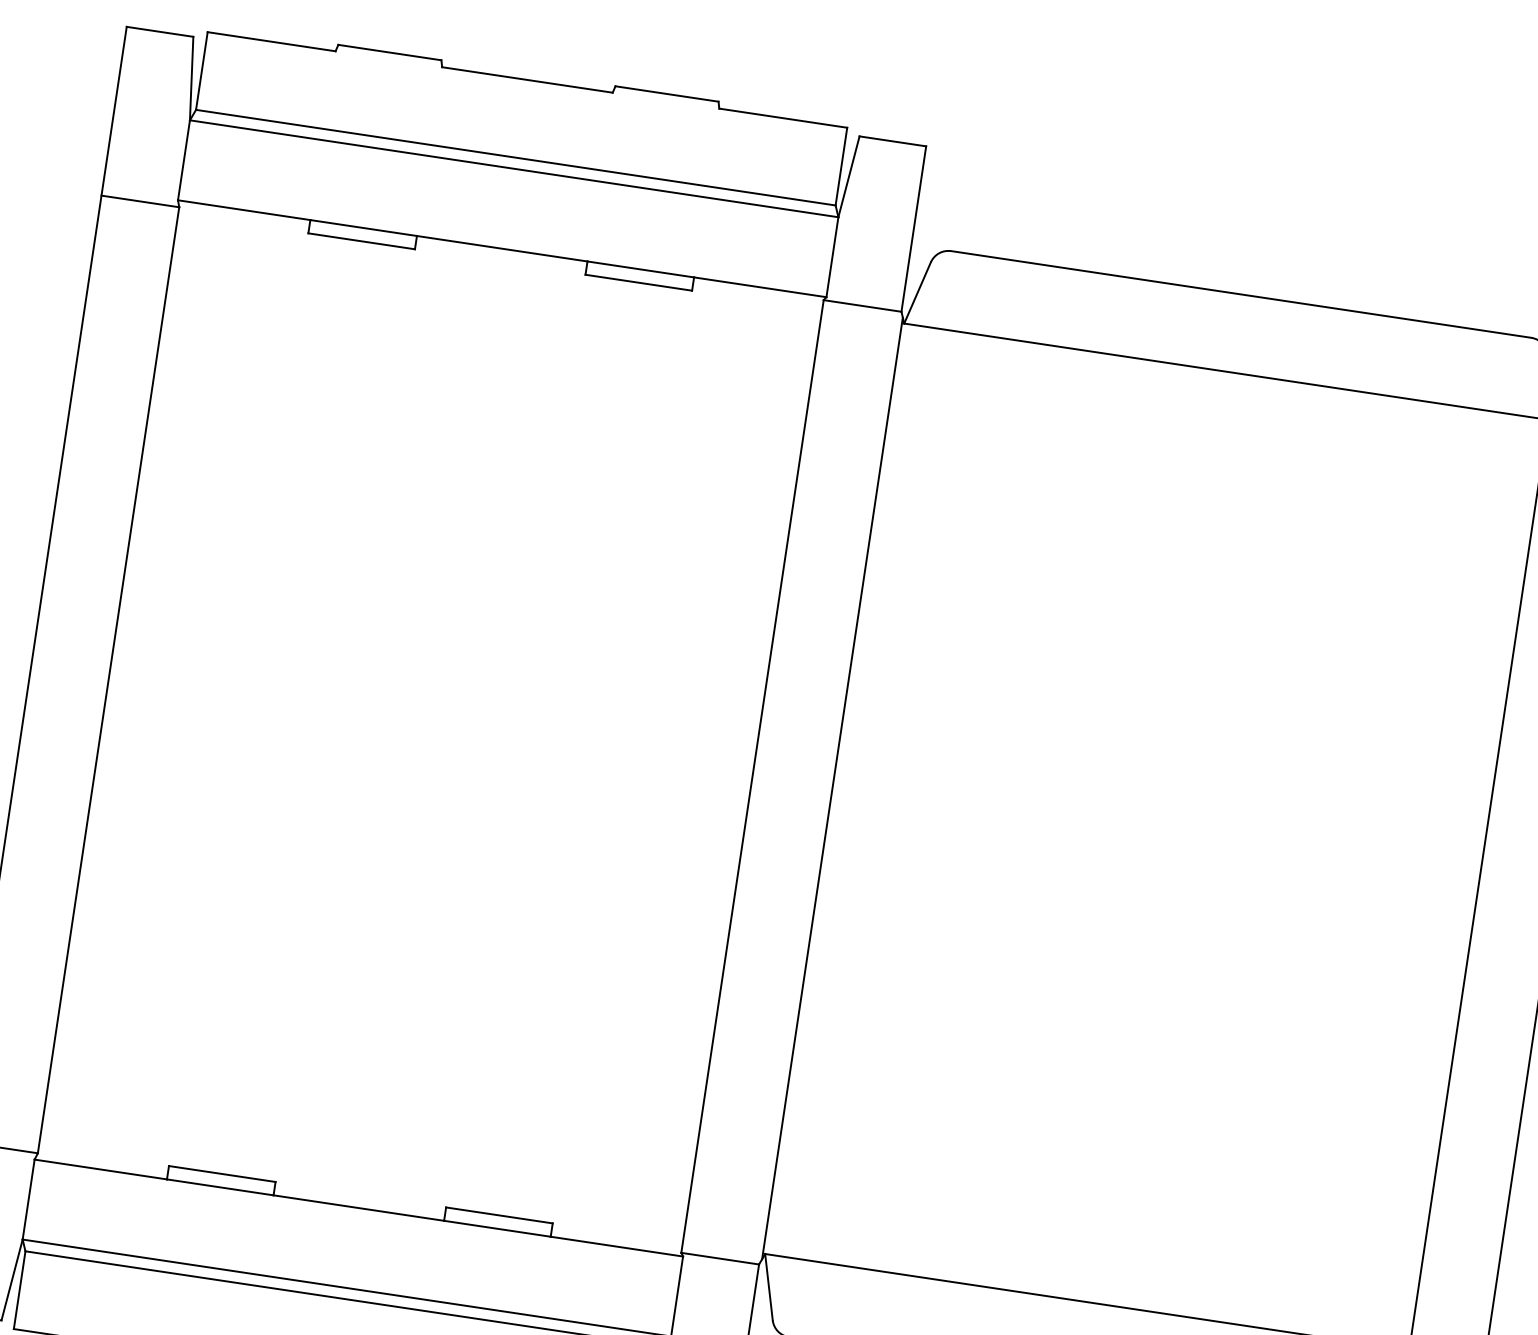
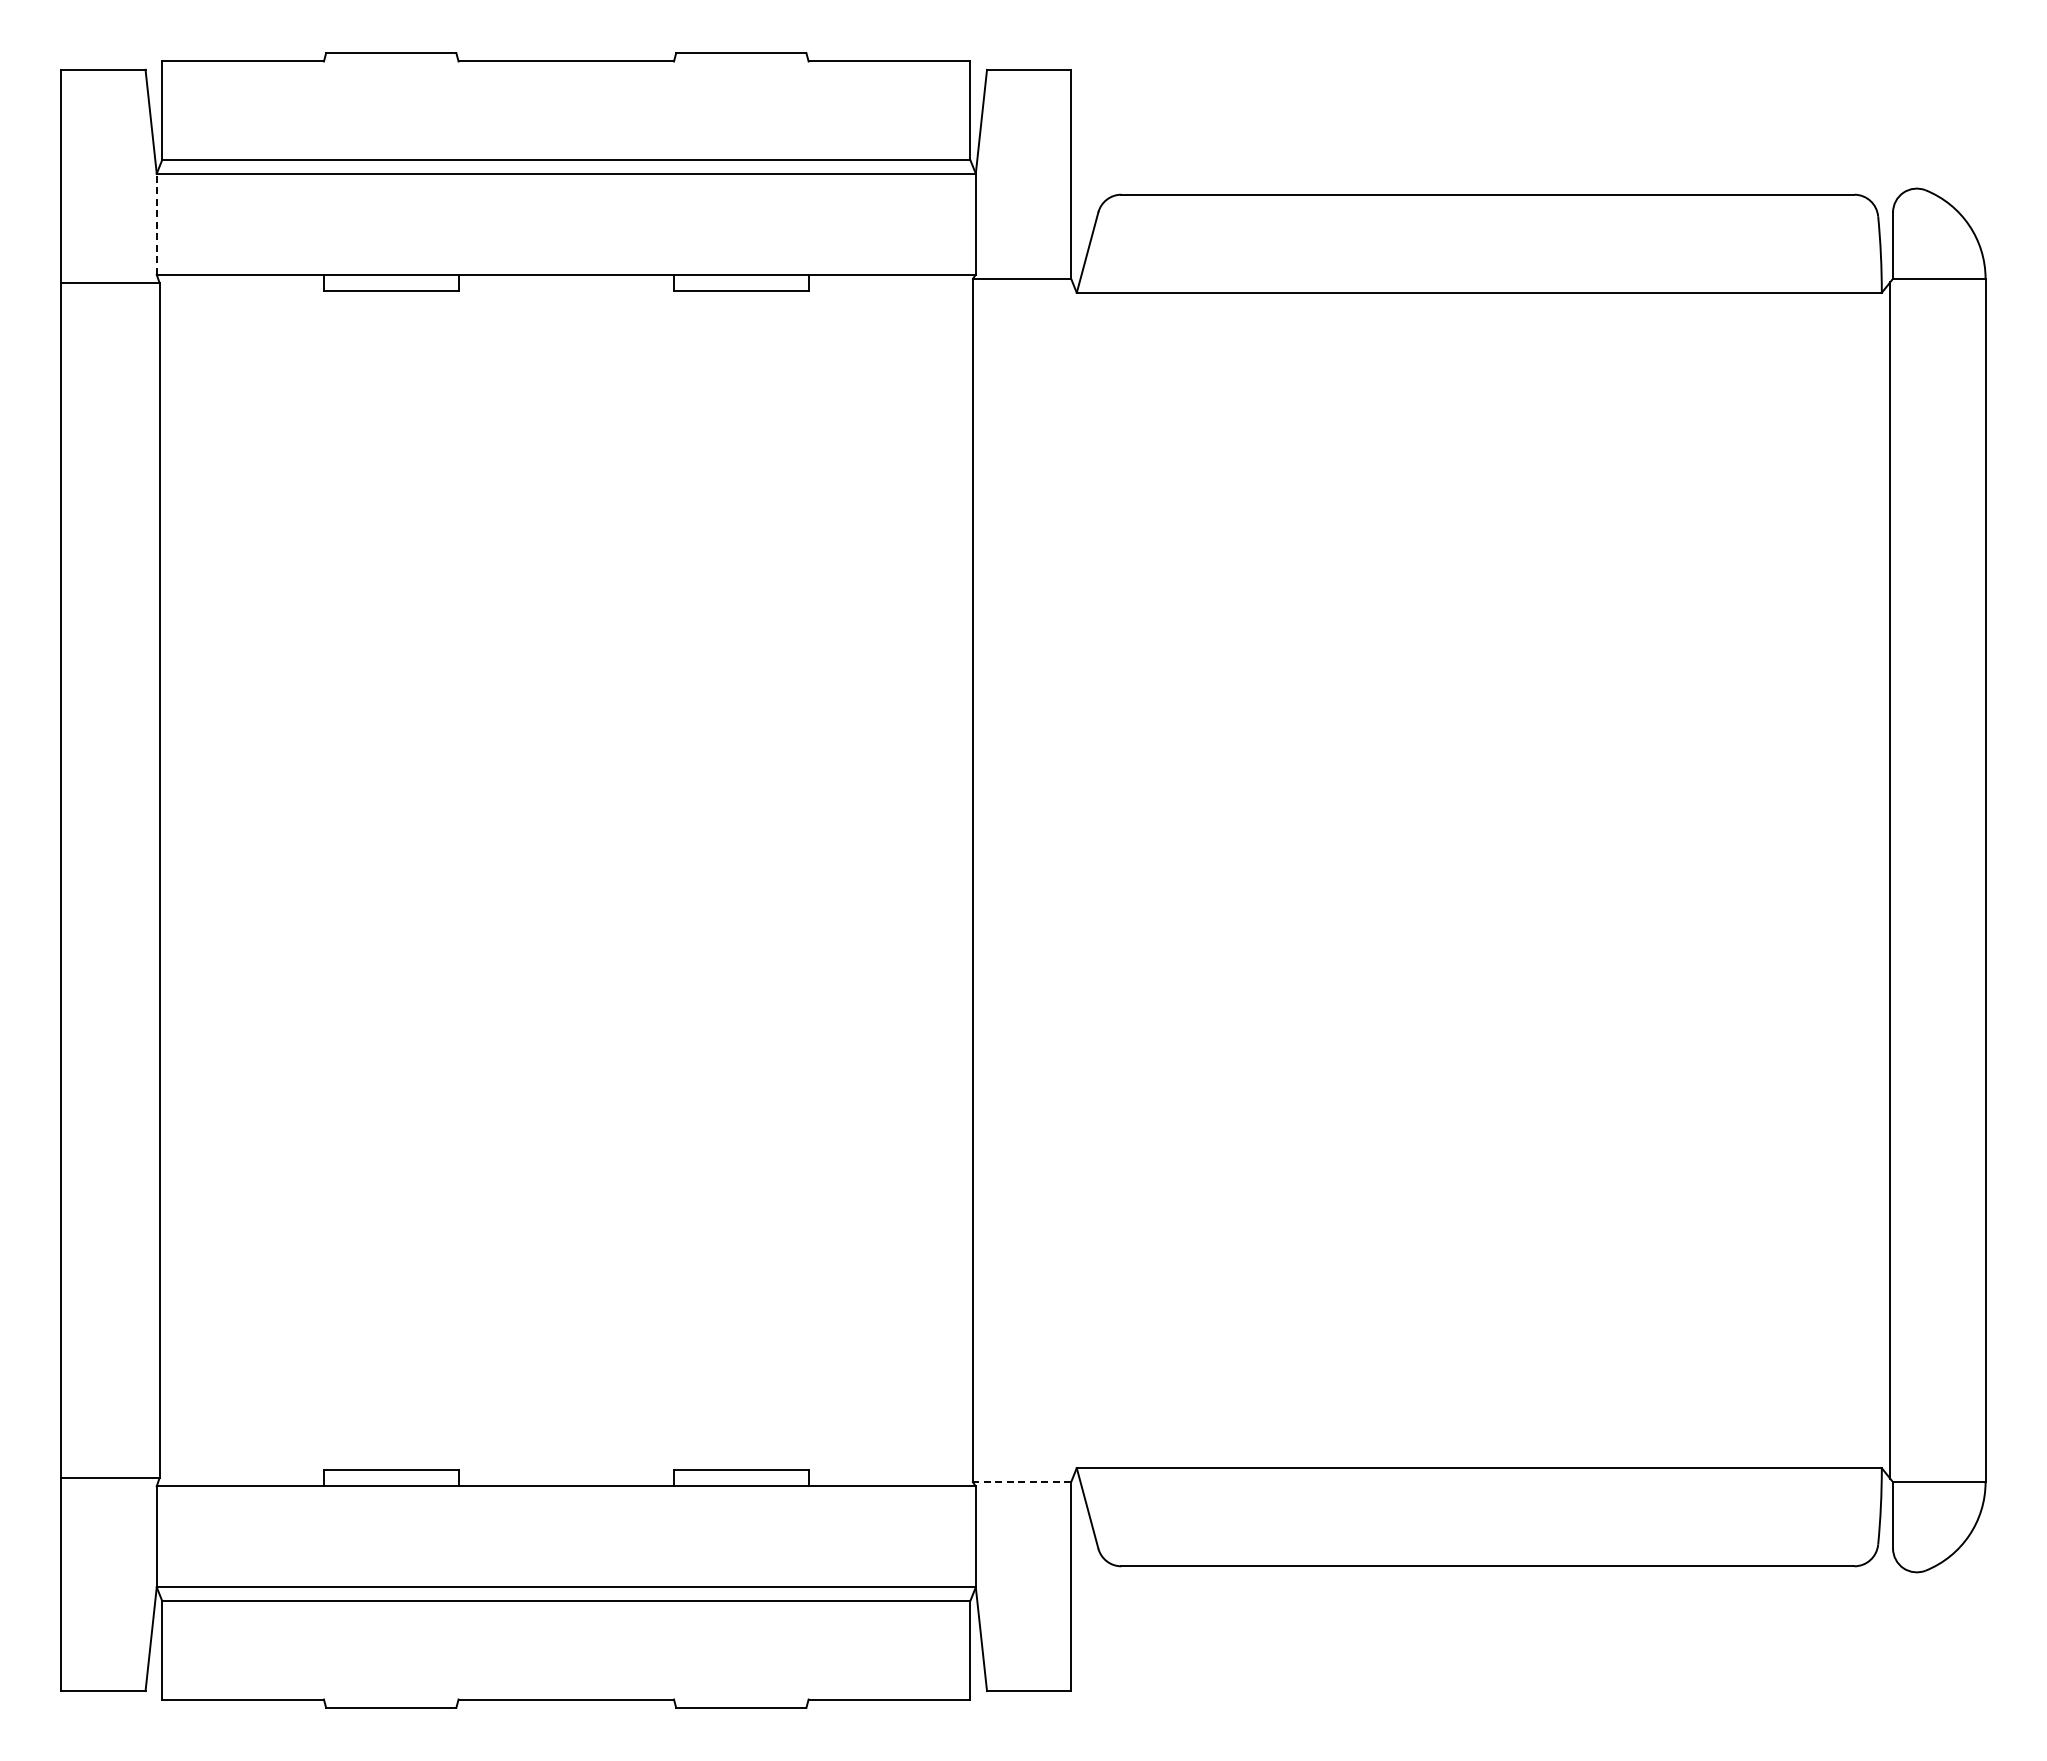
line: (183, 159) -> (156, 223), solid -> dashed
line: (832, 788) -> (1073, 880), removed
line: (719, 1258) -> (1021, 1482), solid -> dashed

